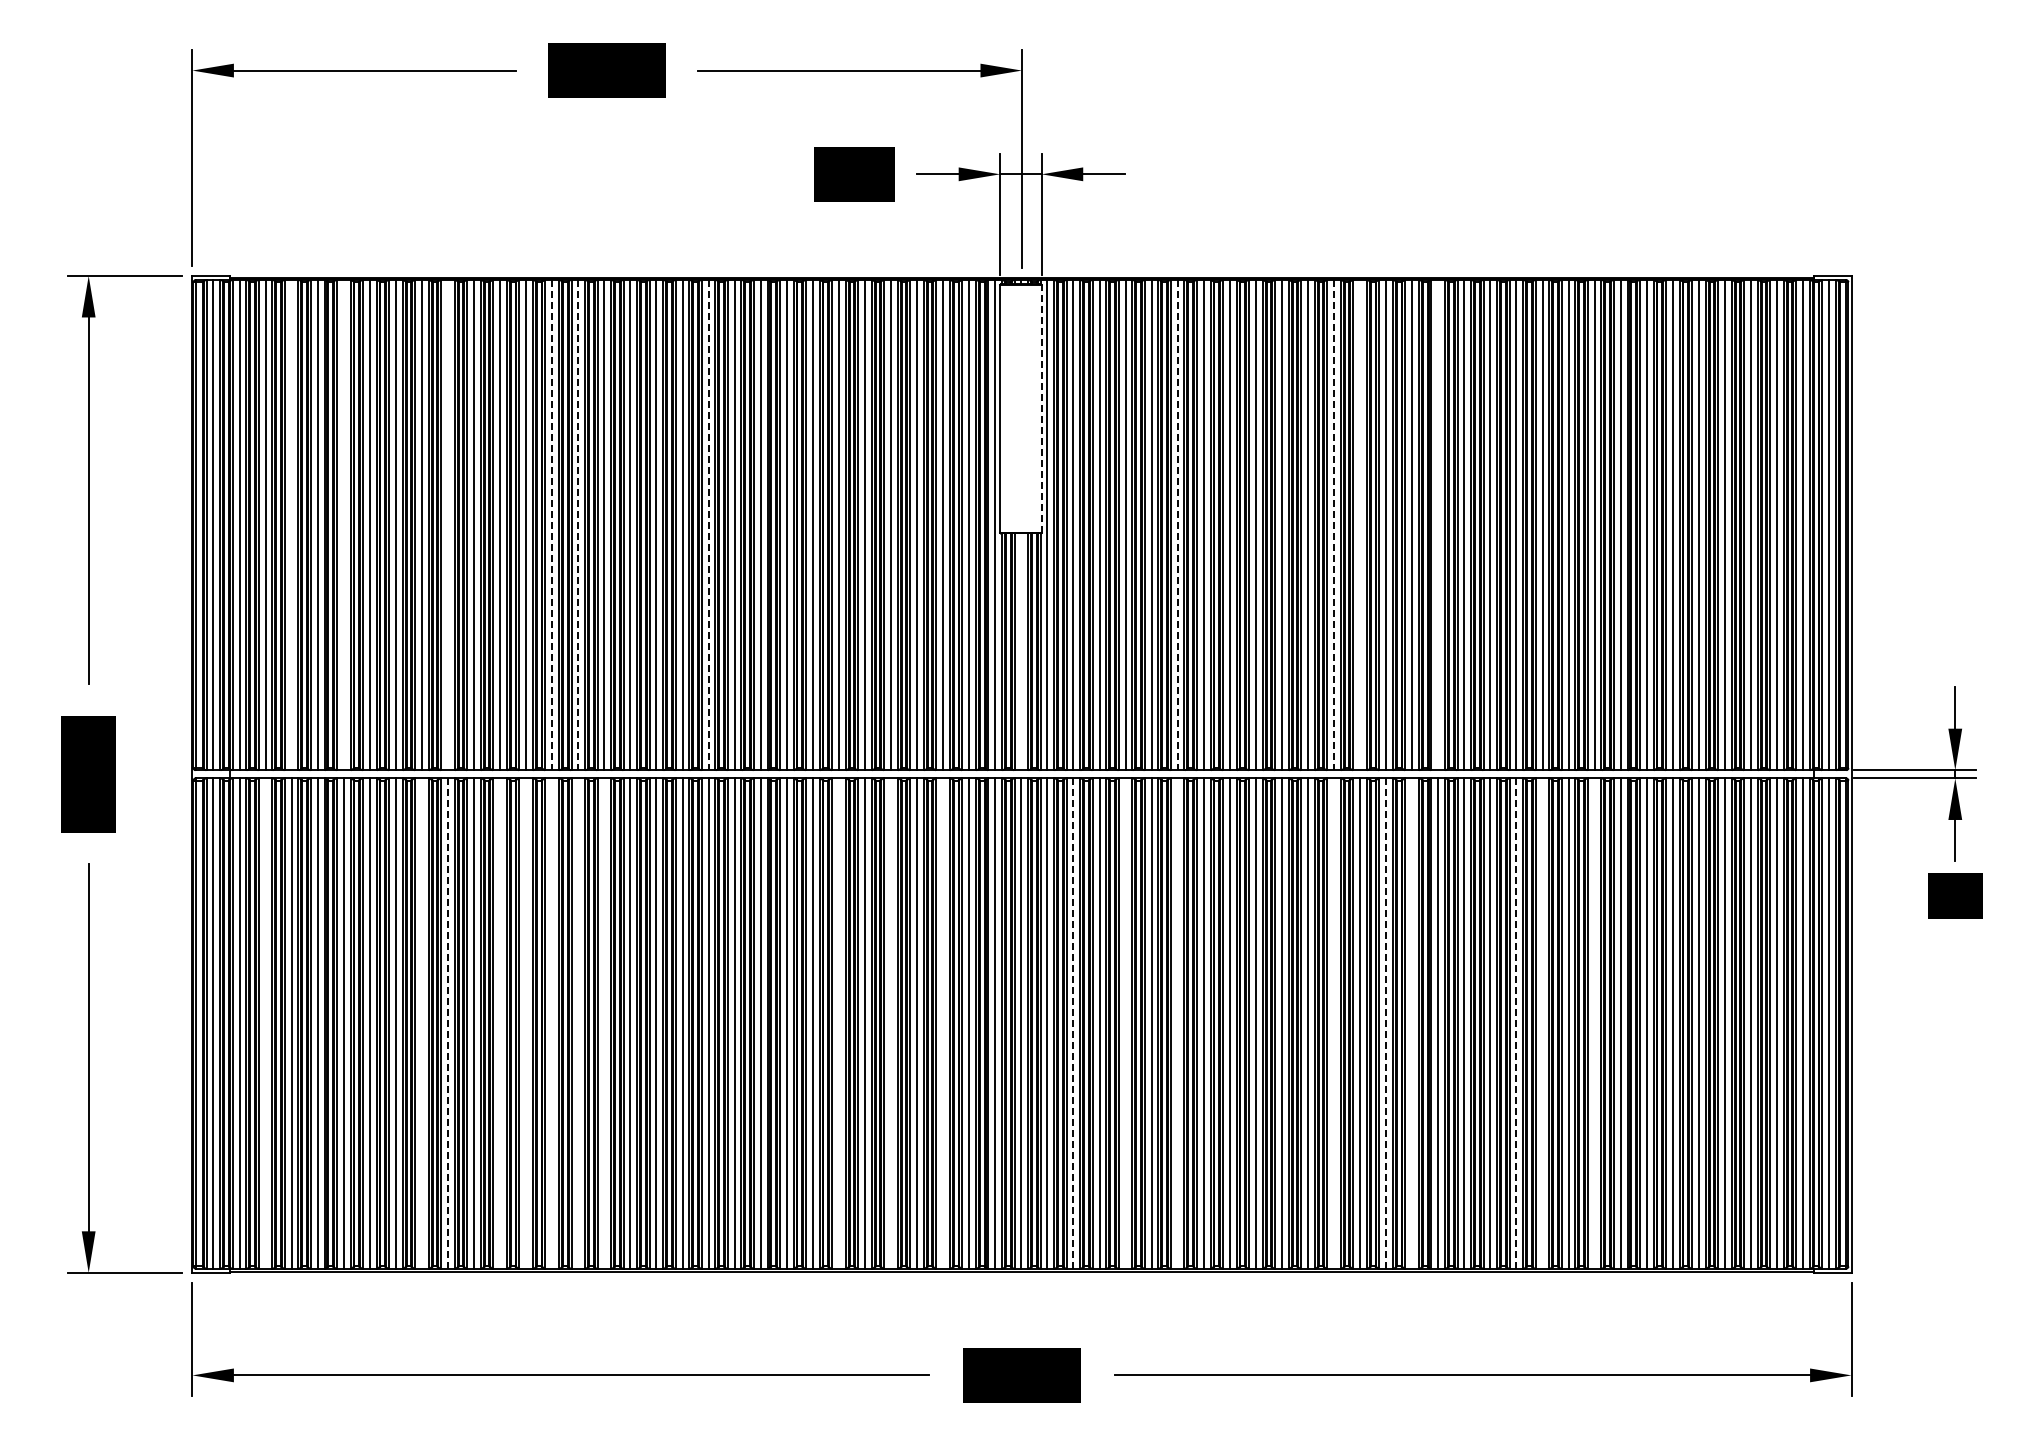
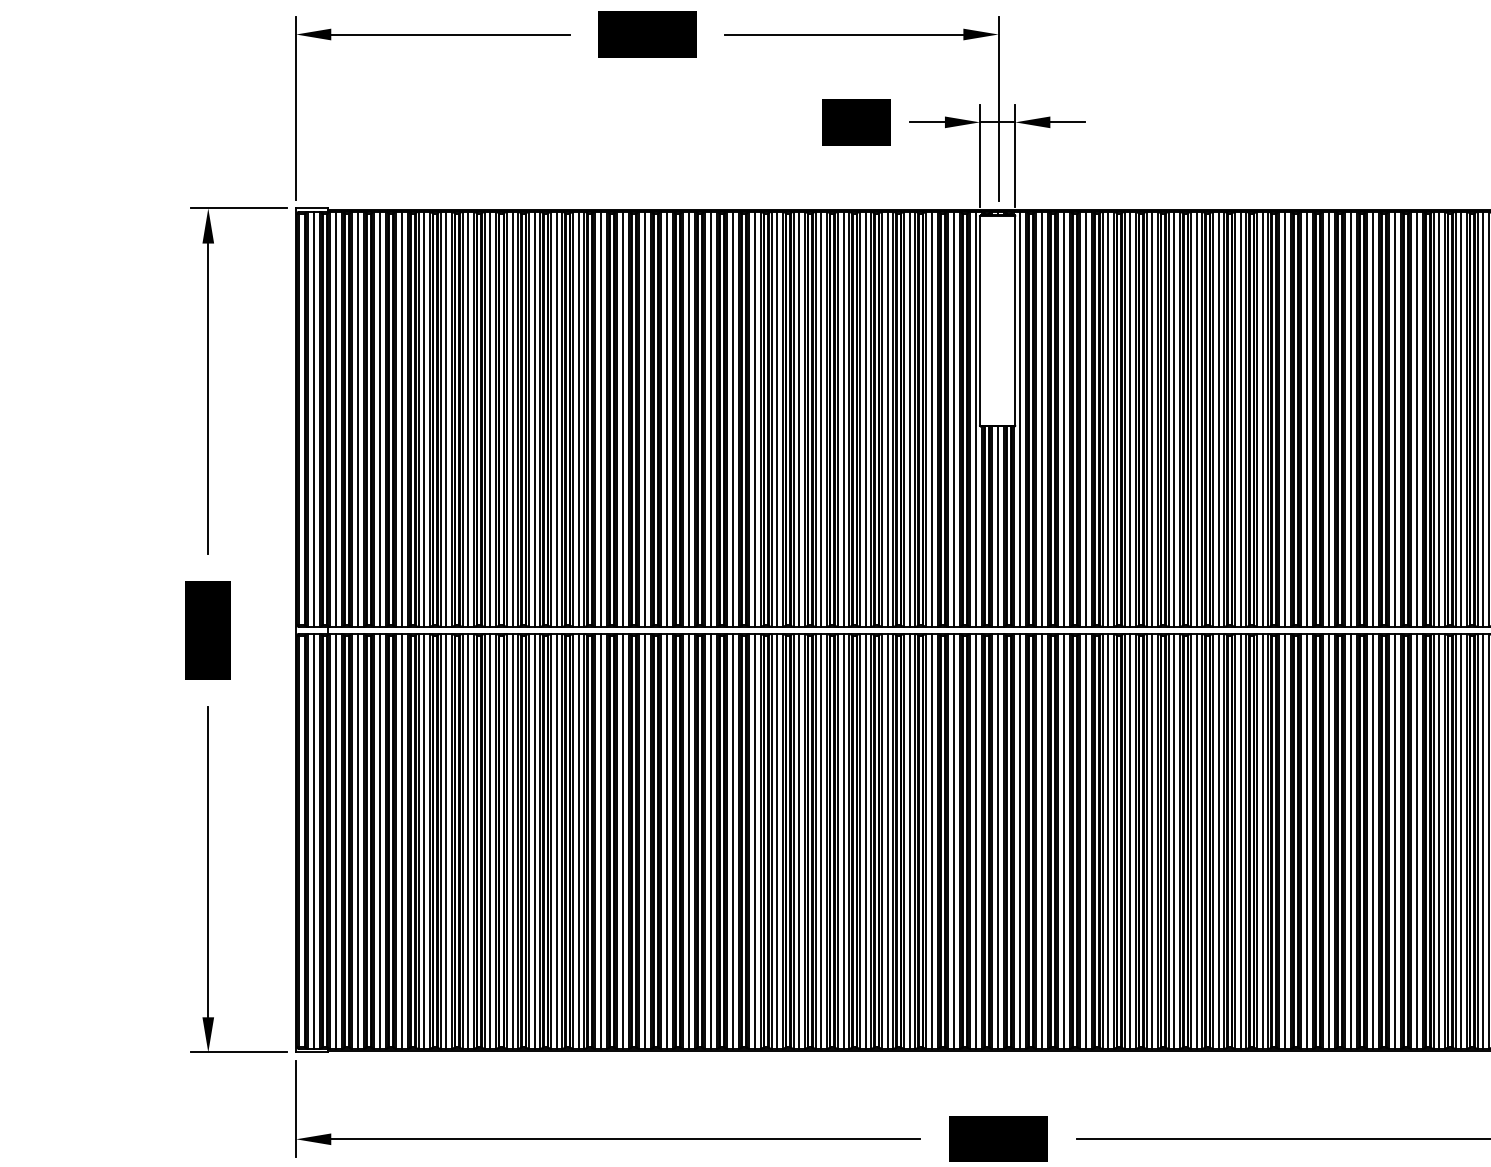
line: (1041, 408) -> (1015, 320), dashed -> solid
line: (291, 525) -> (380, 419), added
line: (343, 525) -> (424, 419), added
line: (448, 525) -> (512, 419), added
line: (552, 525) -> (601, 419), dashed -> solid
line: (578, 525) -> (623, 419), dashed -> solid
line: (708, 525) -> (733, 419), dashed -> solid
line: (1177, 525) -> (1130, 419), dashed -> solid
line: (1334, 525) -> (1263, 419), dashed -> solid
line: (1360, 525) -> (1285, 419), added
line: (1438, 525) -> (1351, 419), added
line: (1021, 651) -> (998, 526), added
line: (265, 1023) -> (357, 841), added
line: (421, 1023) -> (490, 841), added
line: (500, 1023) -> (556, 841), added
line: (526, 1023) -> (578, 841), added
line: (552, 1023) -> (601, 841), added
line: (578, 1023) -> (623, 841), added
line: (604, 1023) -> (645, 841), added
line: (838, 1023) -> (843, 841), added
line: (891, 1023) -> (888, 841), added
line: (943, 1023) -> (932, 841), added
line: (1125, 1023) -> (1086, 841), added
line: (1177, 1023) -> (1130, 841), added
line: (1334, 1023) -> (1263, 841), added
line: (1412, 1023) -> (1329, 841), added
line: (1542, 1023) -> (1439, 841), added
line: (1594, 1023) -> (1483, 841), added
line: (448, 1024) -> (512, 842), dashed -> solid
line: (1073, 1024) -> (1042, 842), dashed -> solid
line: (1386, 1024) -> (1307, 842), dashed -> solid
line: (1516, 1024) -> (1417, 842), dashed -> solid

